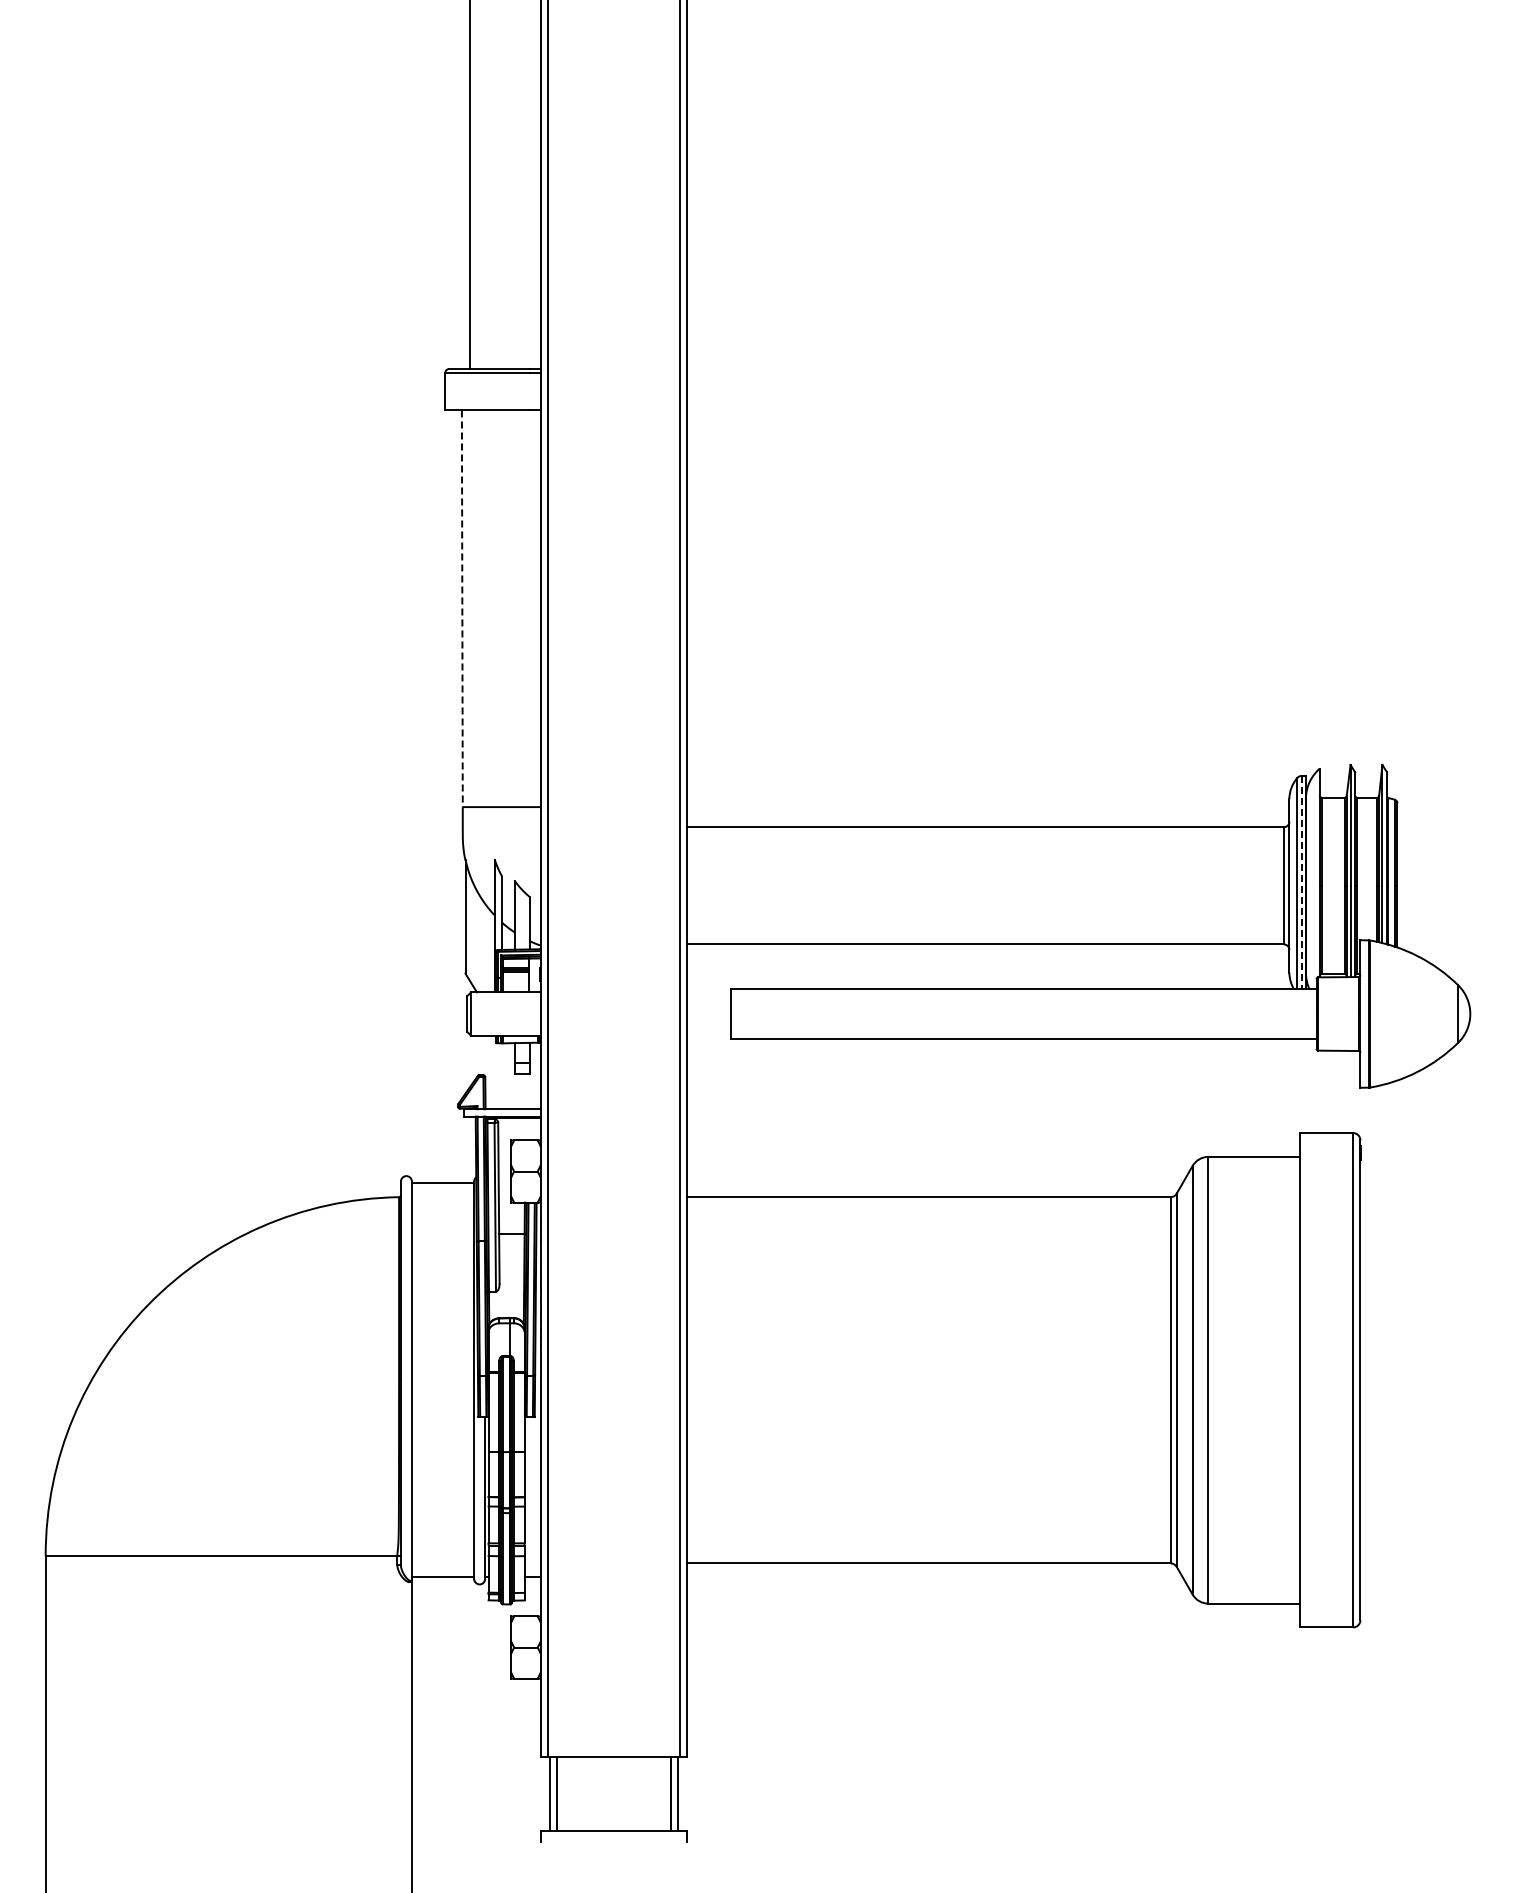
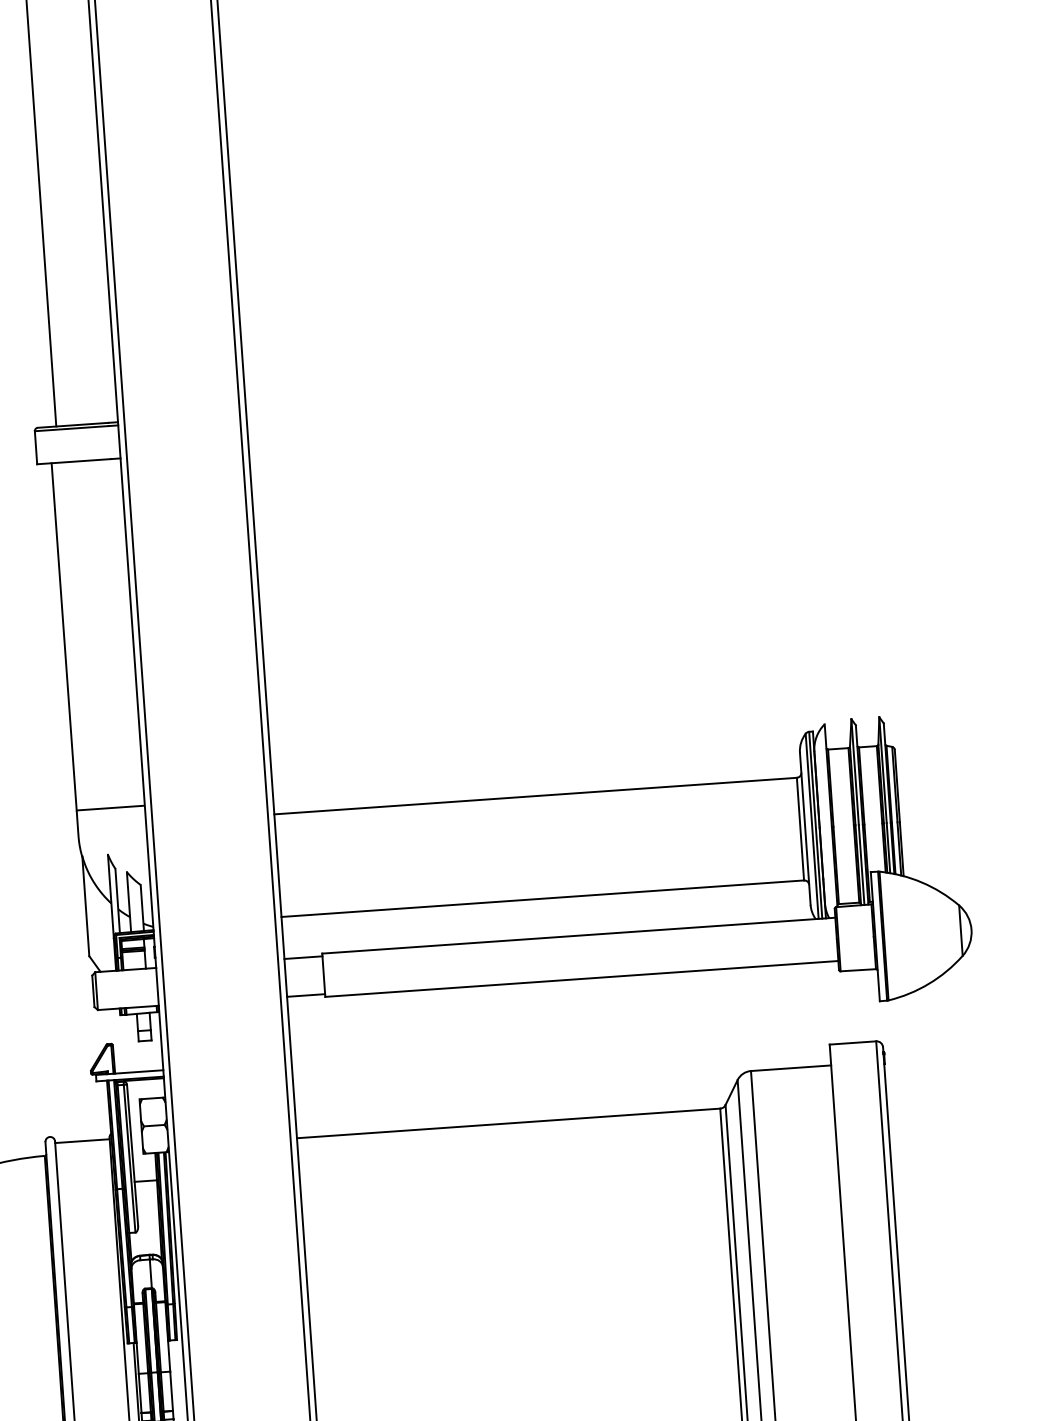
line: (462, 609) -> (64, 637), dashed -> solid
line: (1301, 882) -> (815, 825), dashed -> solid
line: (708, 992) -> (303, 957), added
line: (708, 1035) -> (305, 995), added

